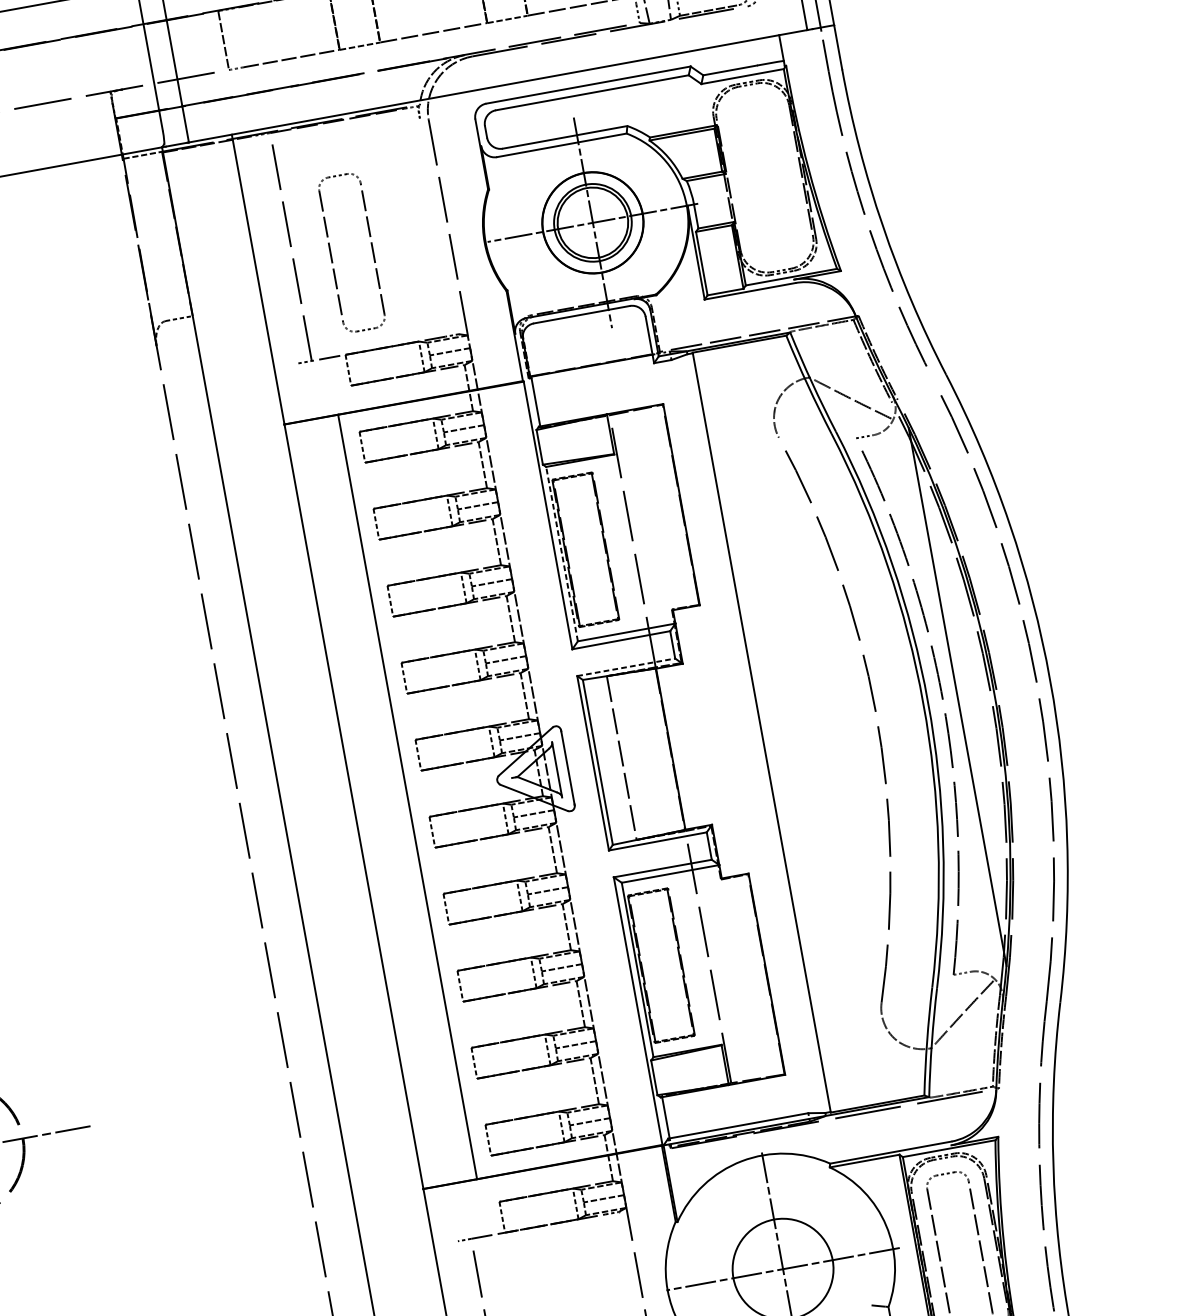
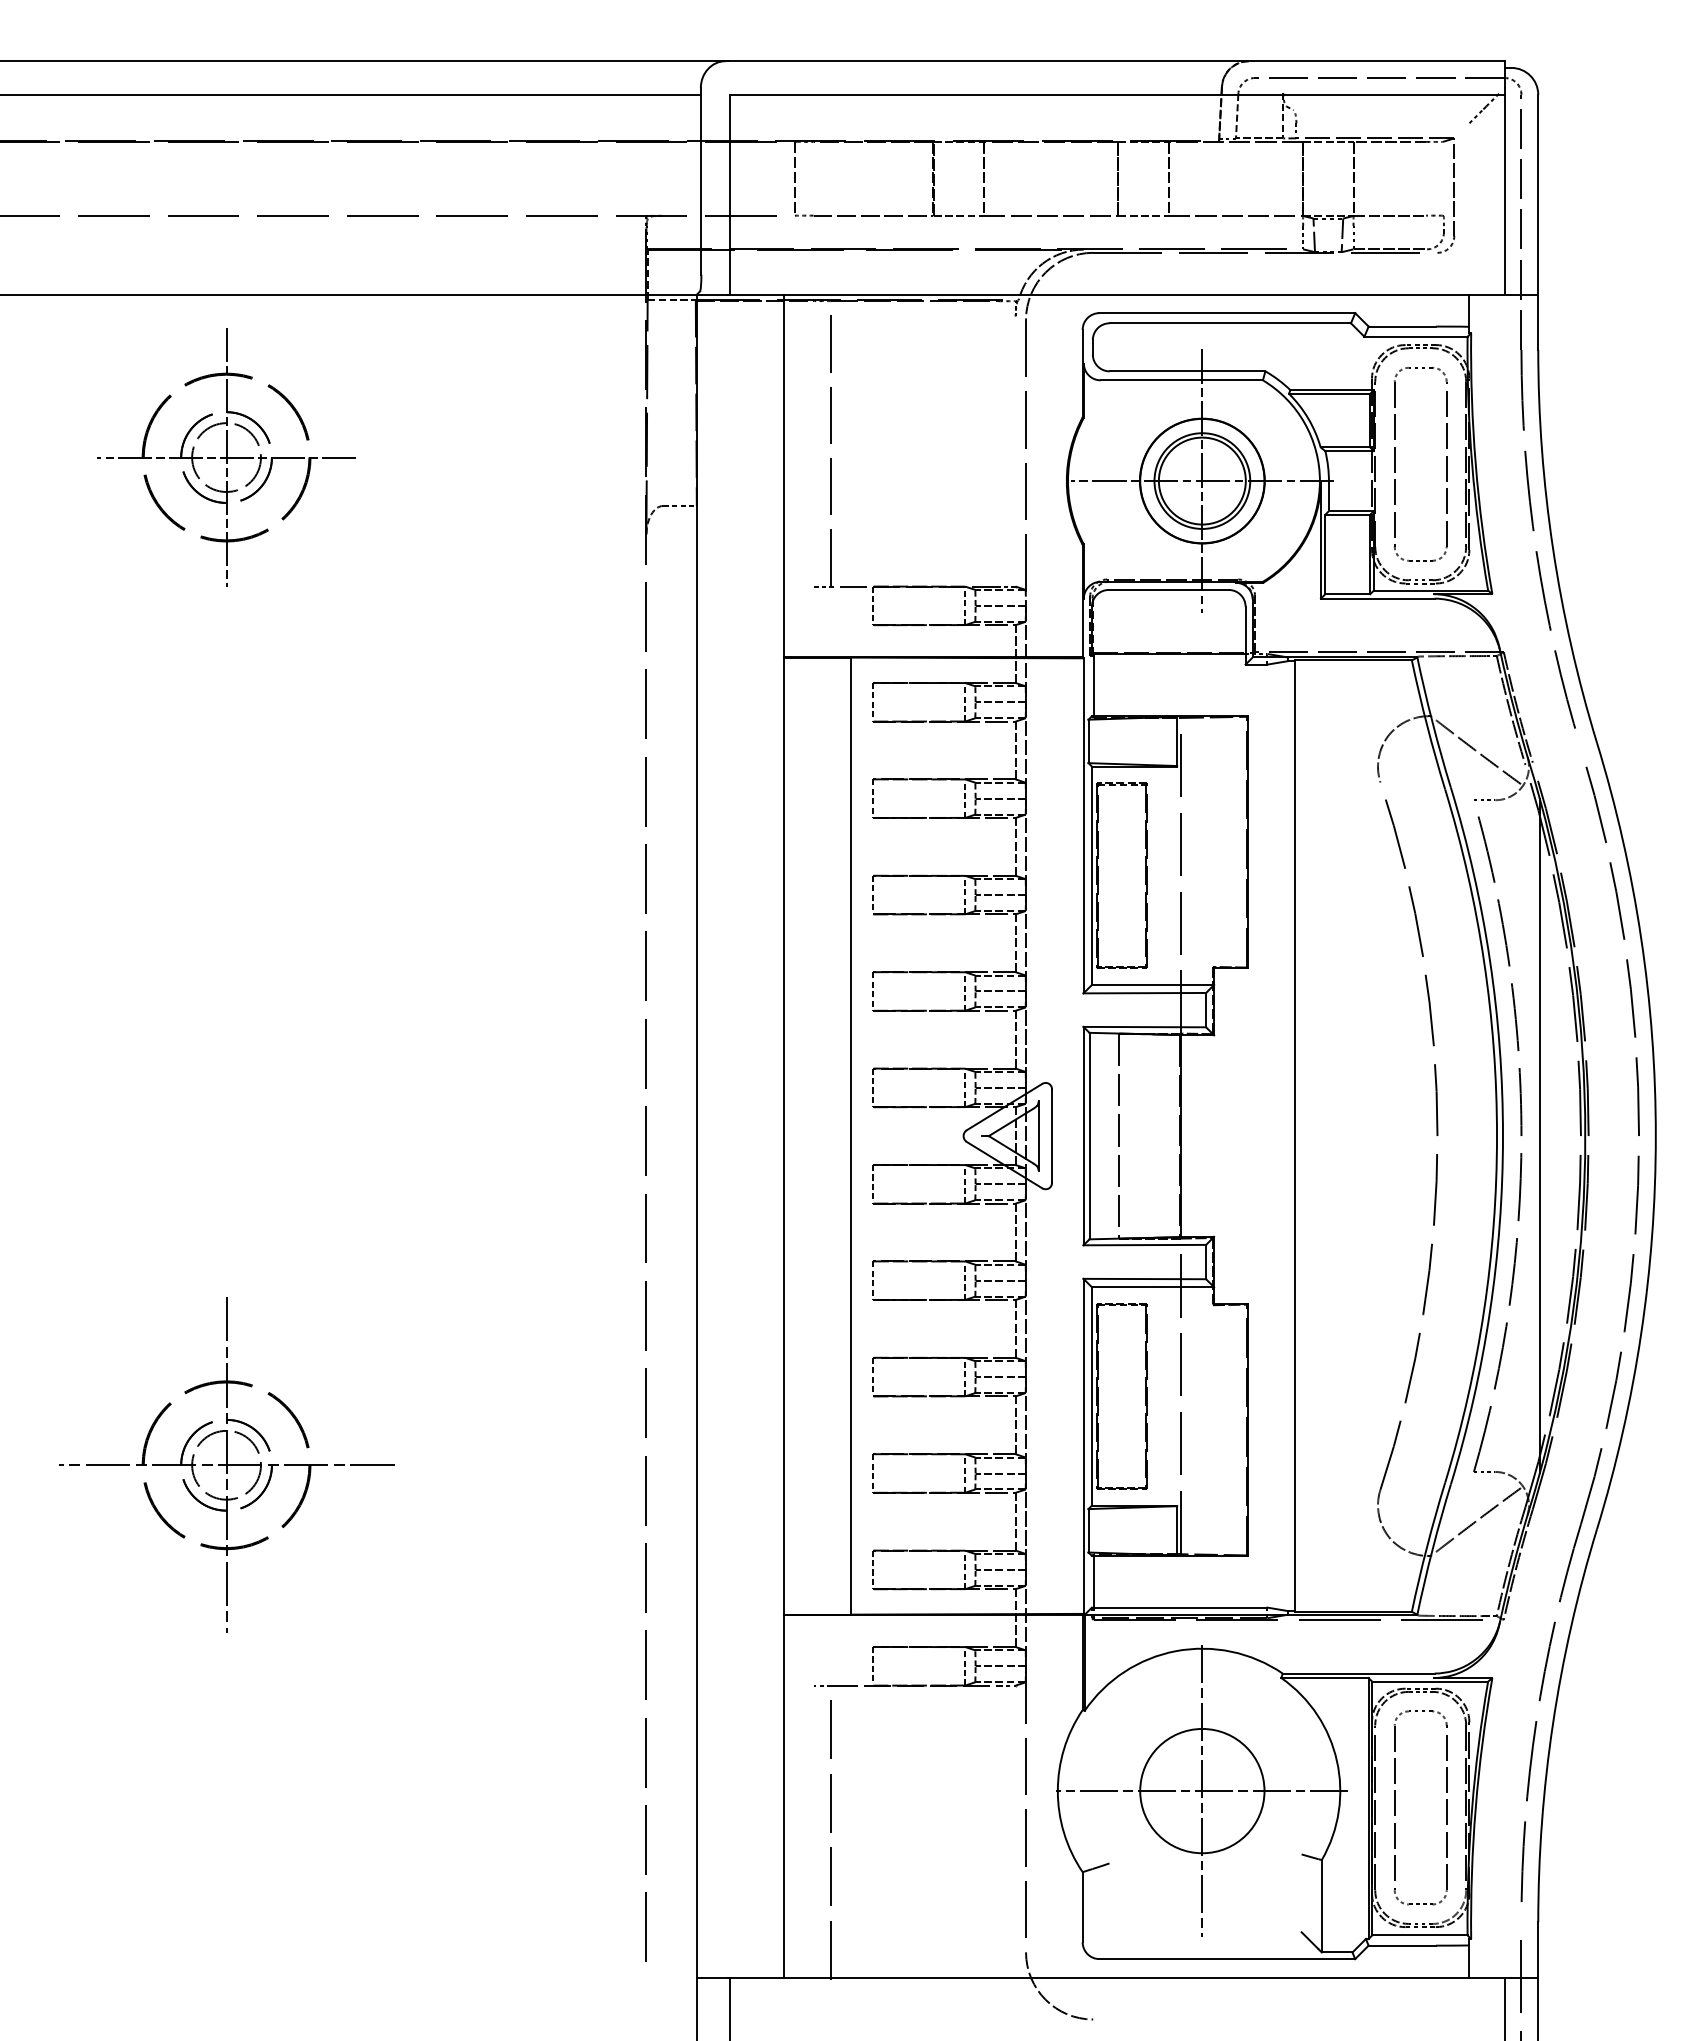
part: (331, 256) -> (1395, 464), moved
line: (561, 553) -> (1091, 875), dashed -> solid
line: (626, 667) -> (1145, 1027), dashed -> solid

